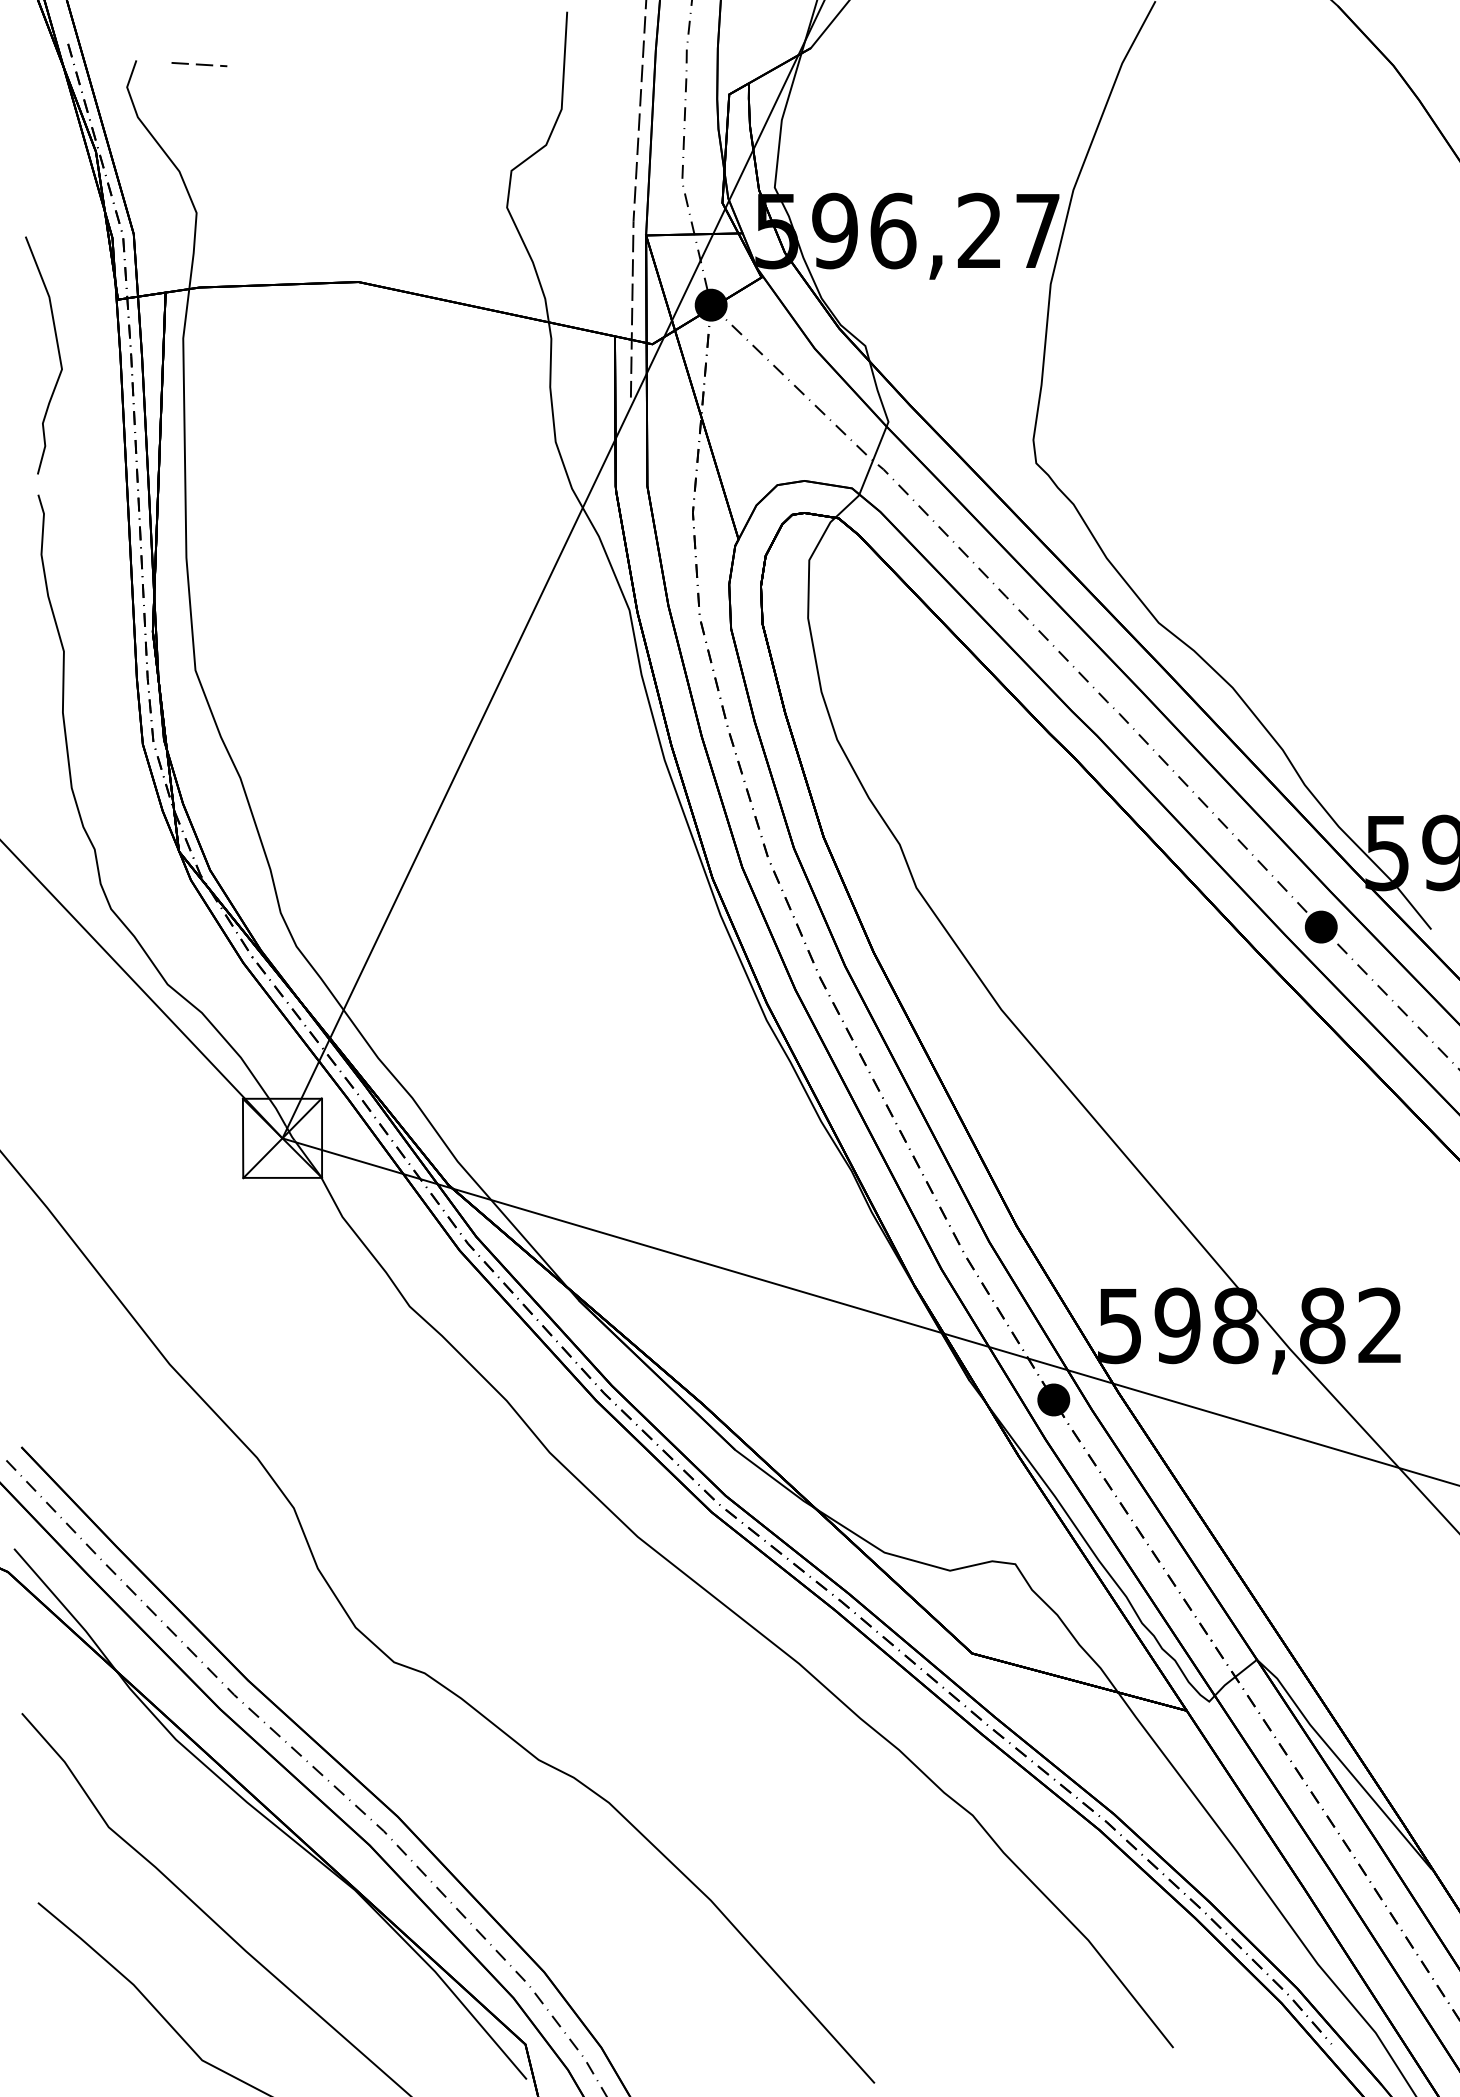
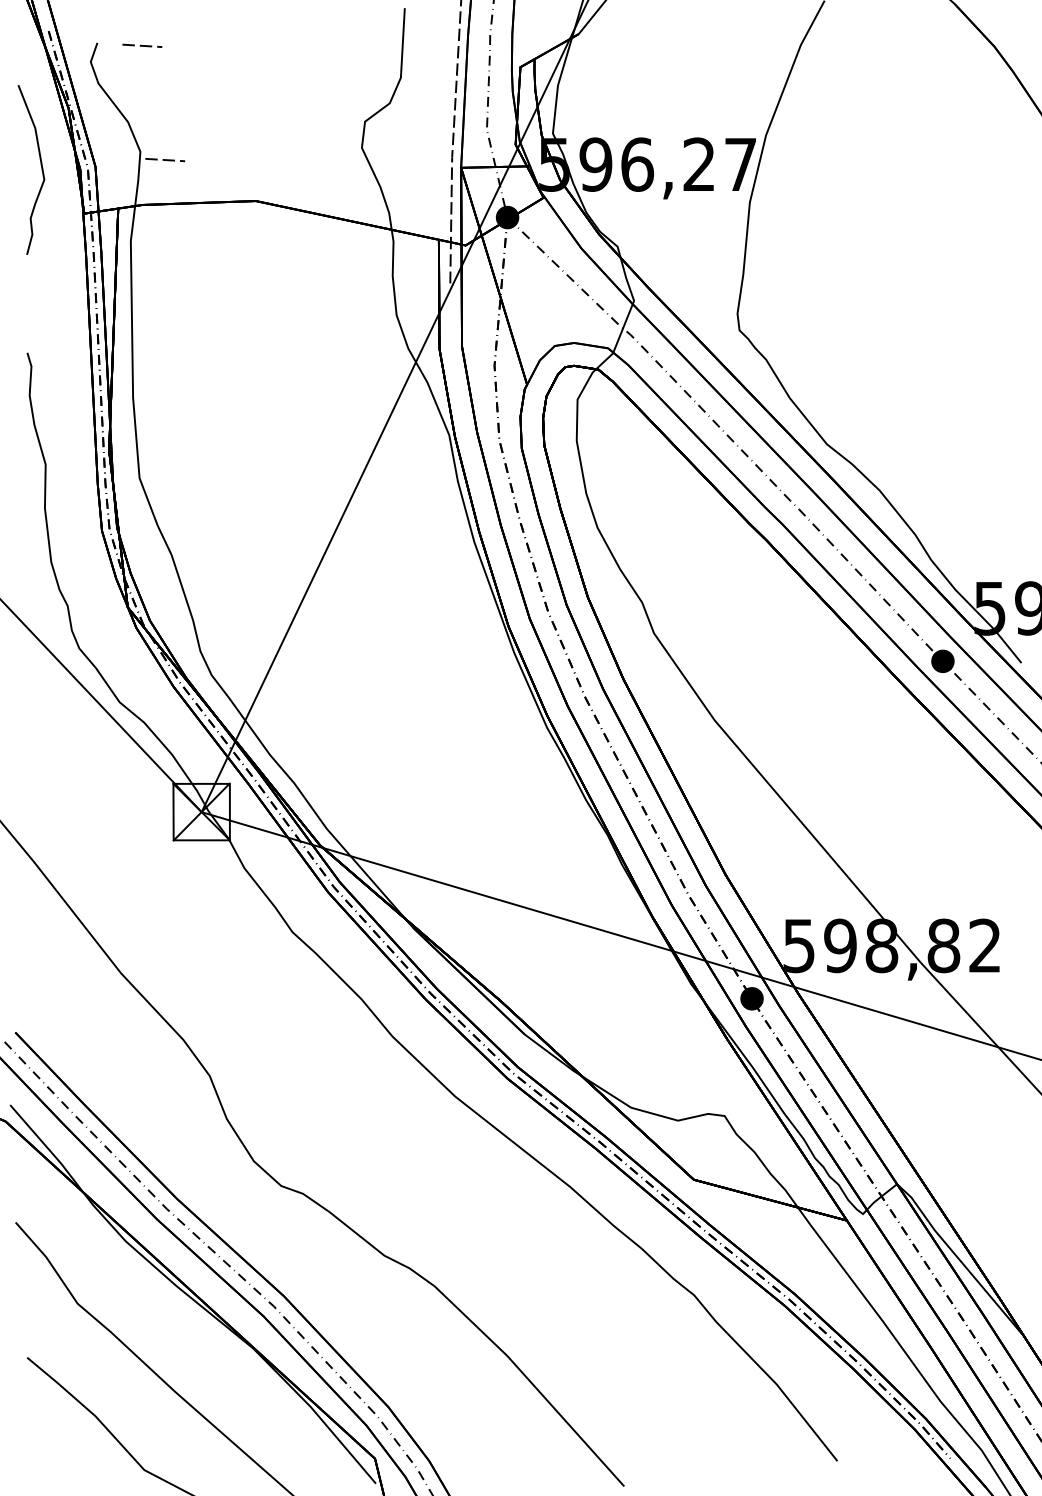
line: (231, 224) -> (165, 159), added
curve: (57, 350) -> (41, 166), moved

